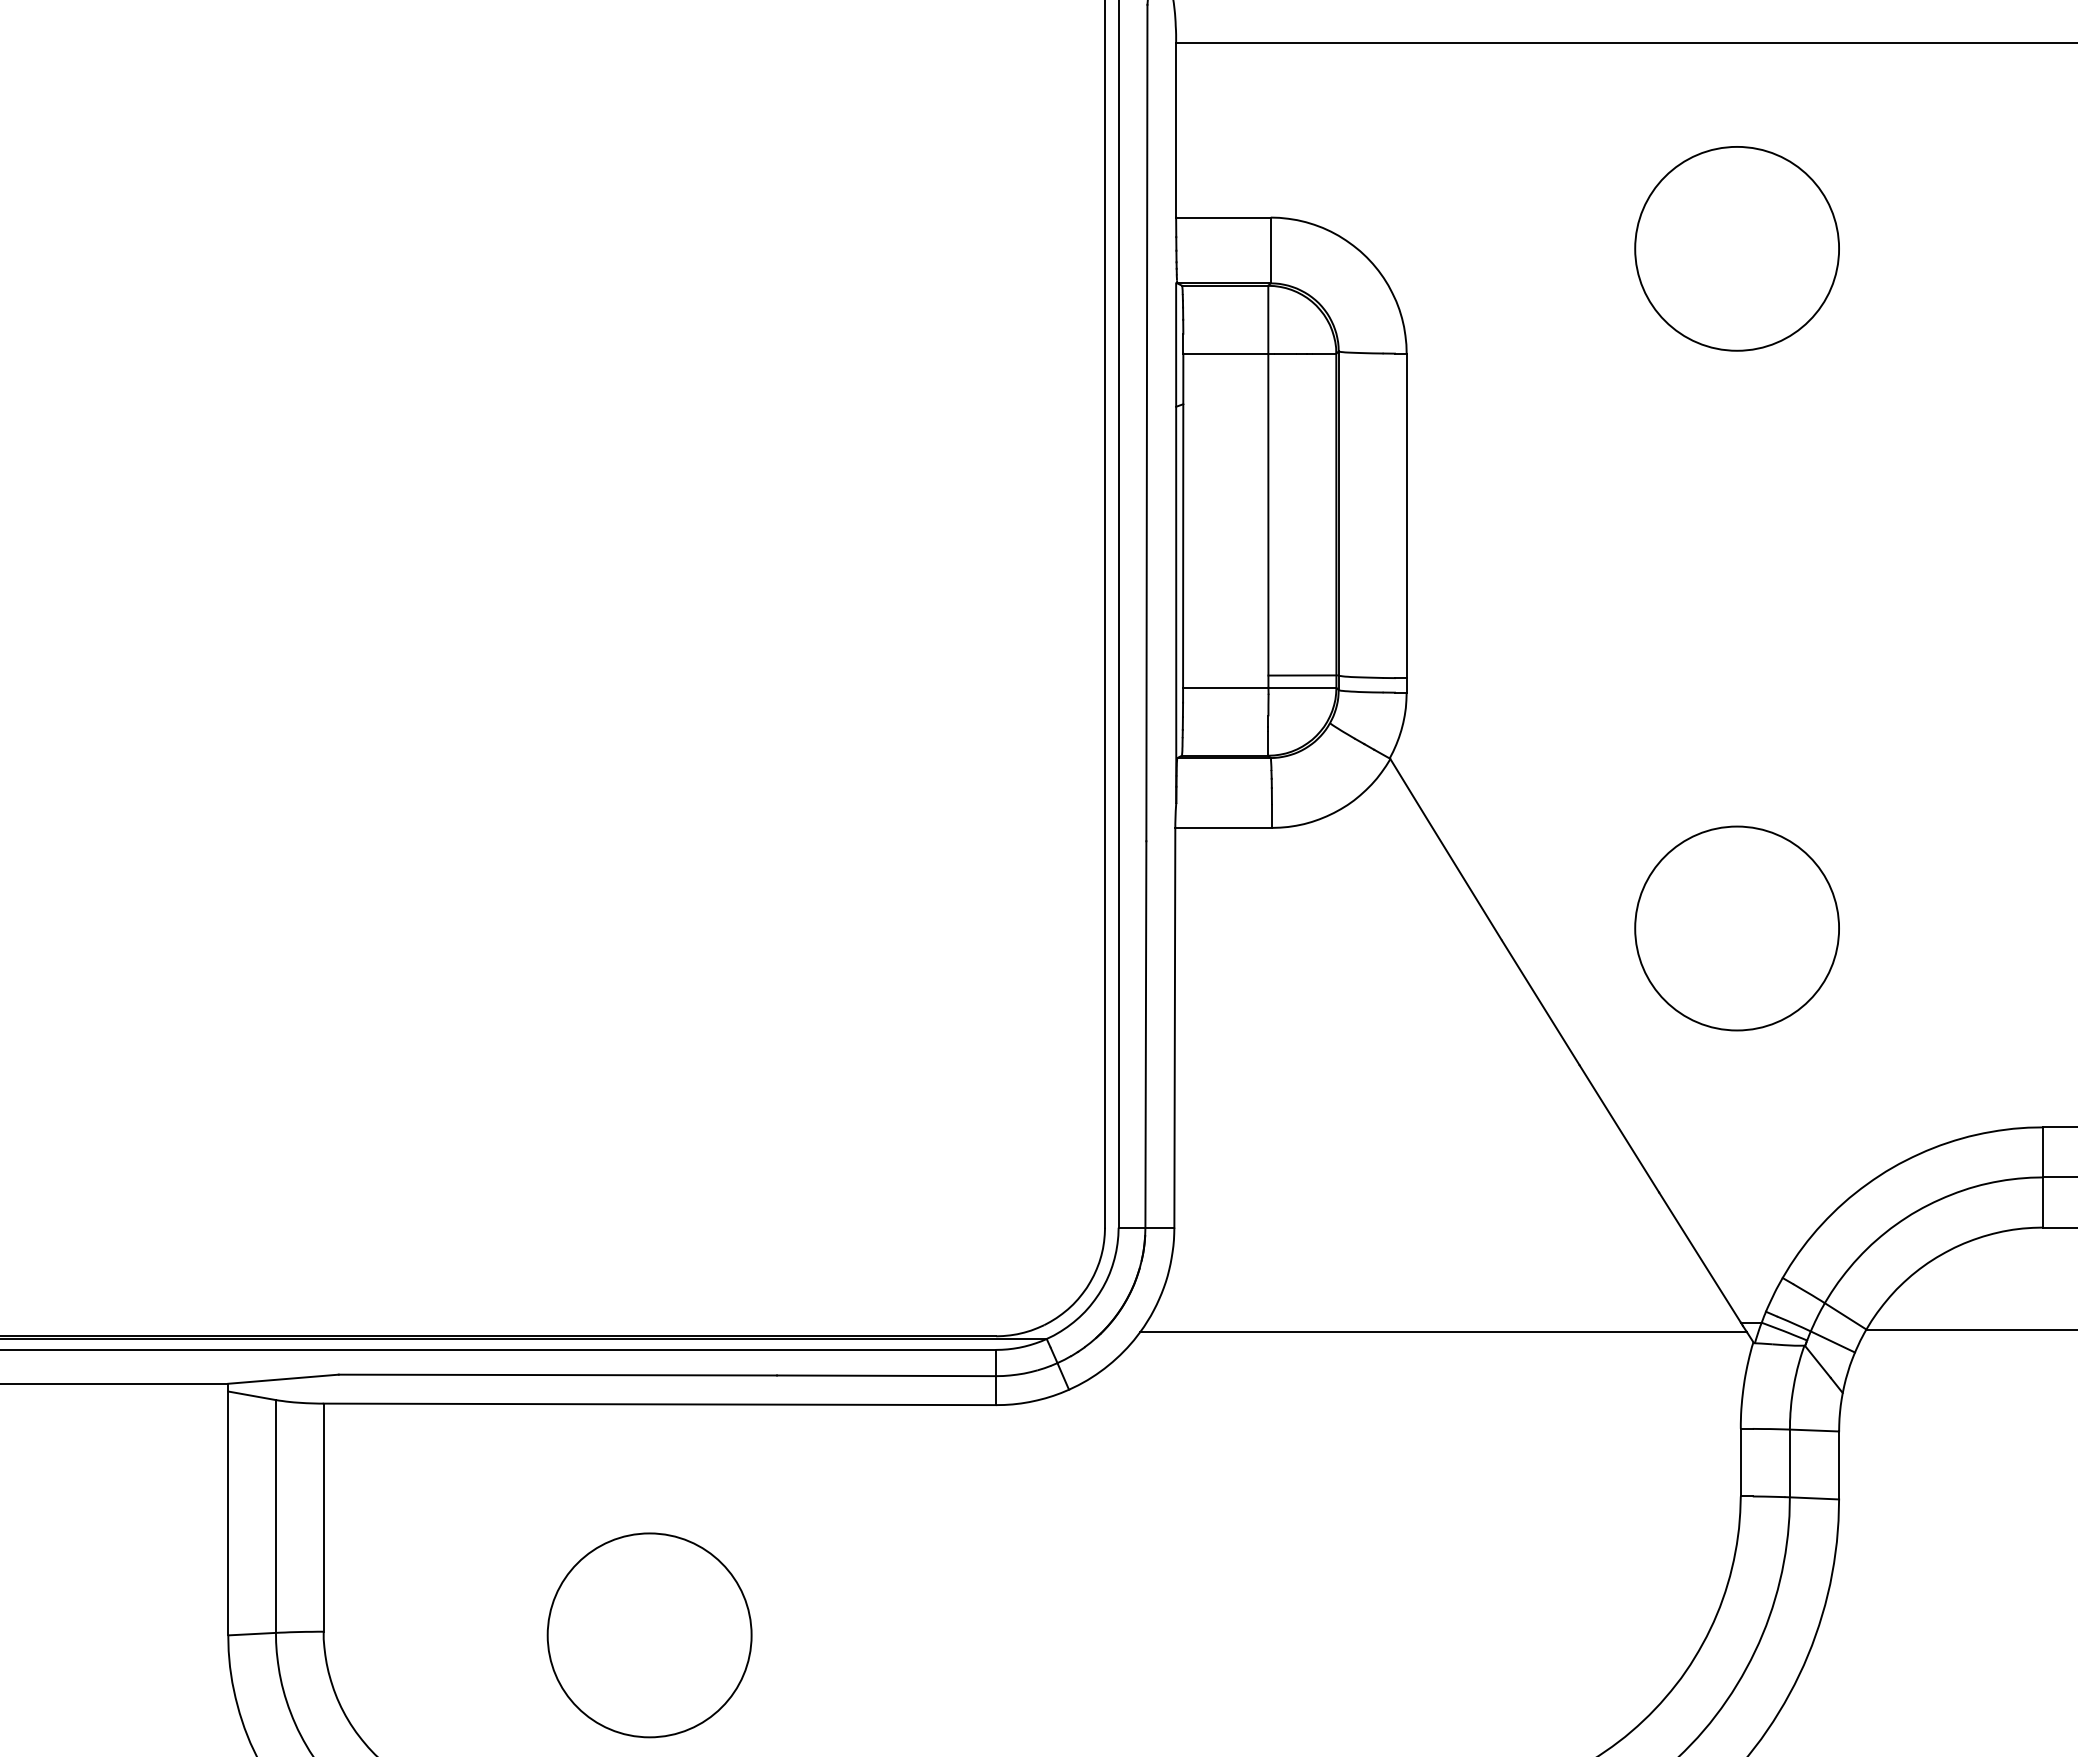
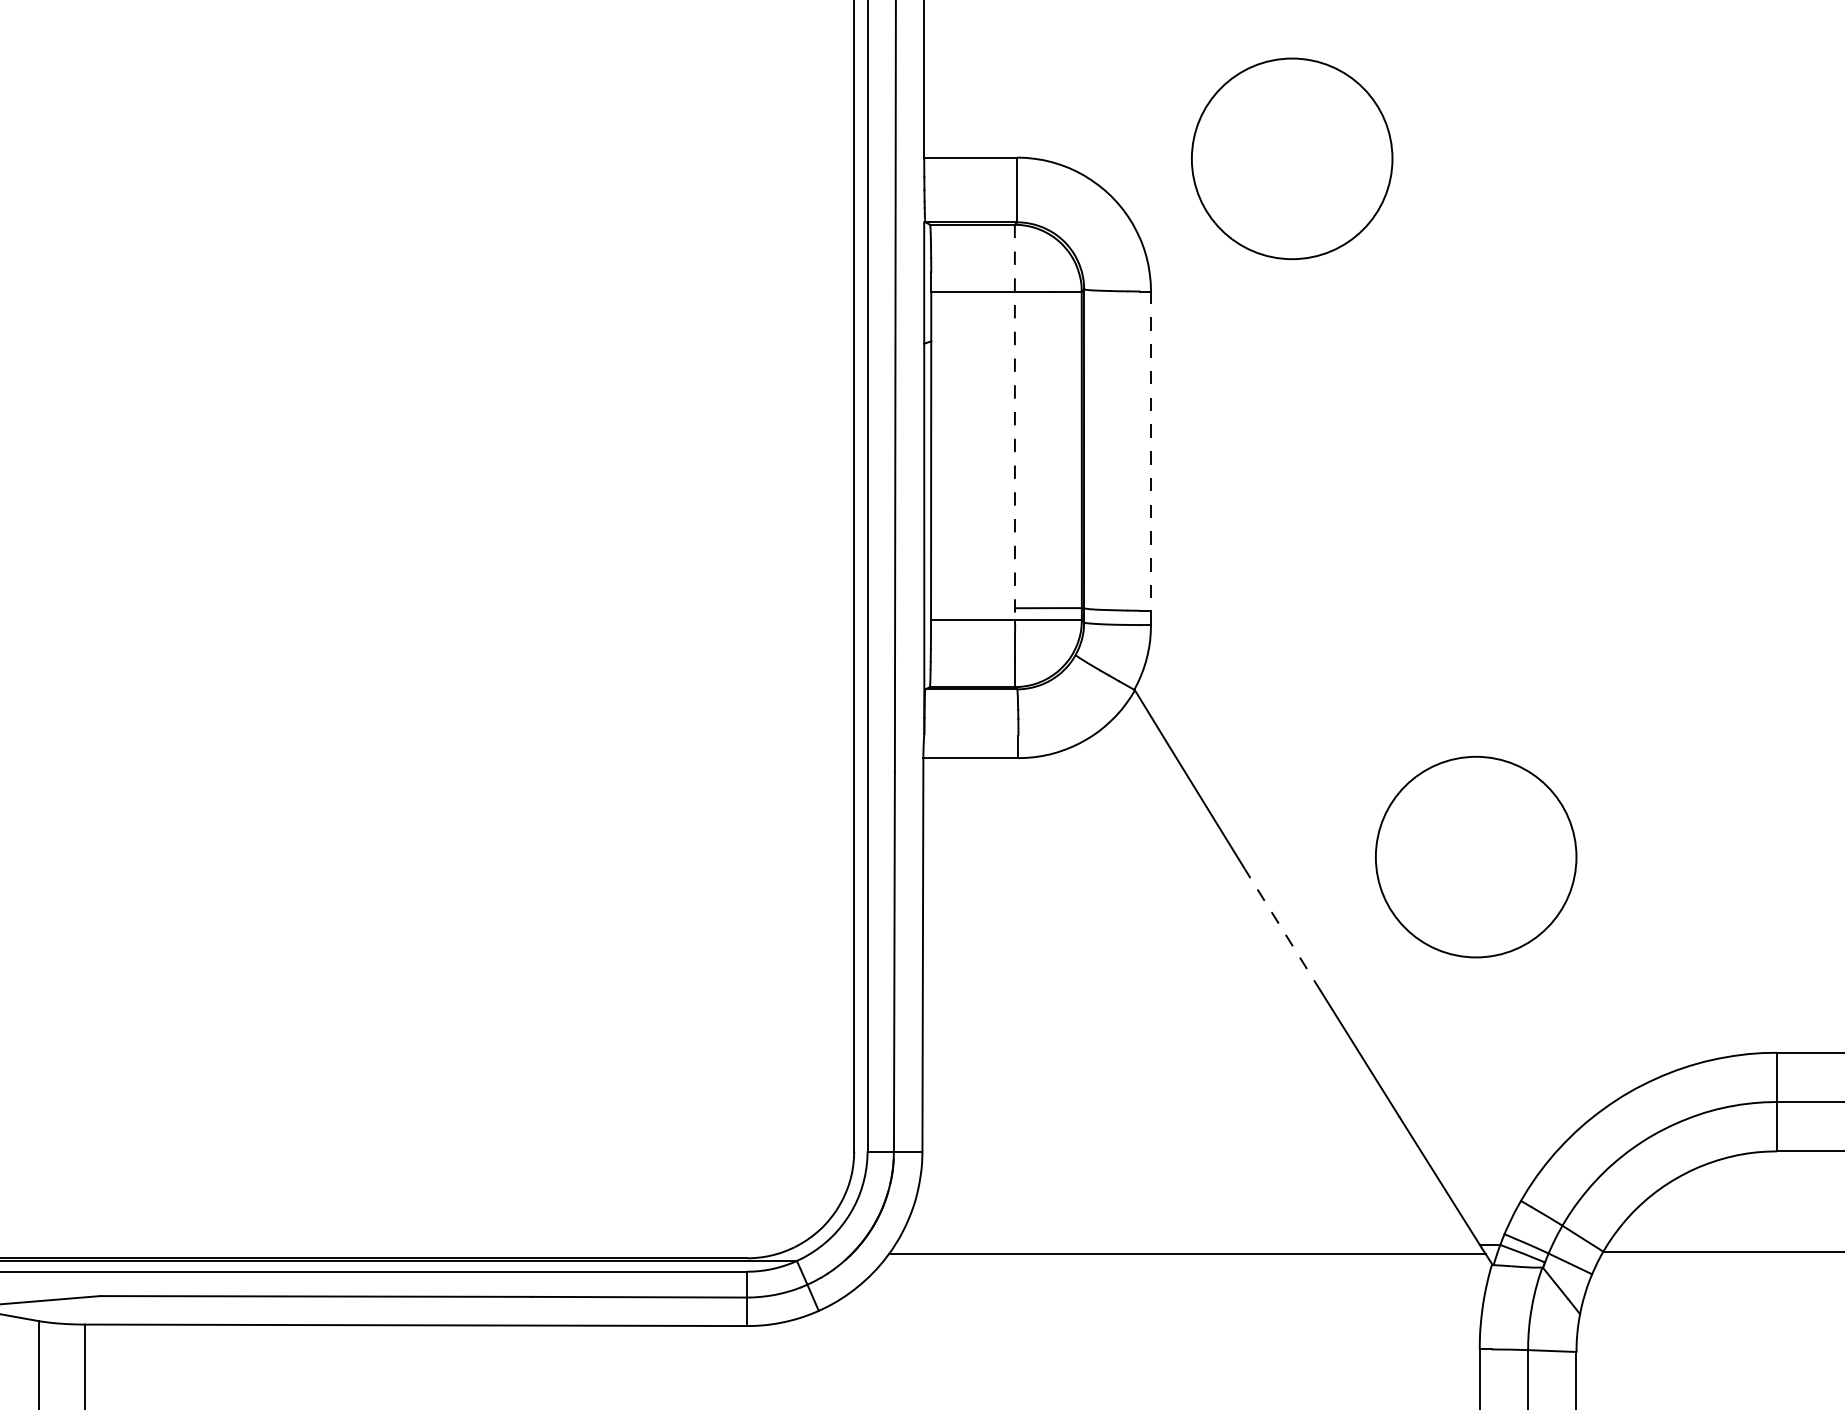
circle: (1736, 248) -> (1291, 158), moved
line: (1268, 486) -> (1015, 422), solid -> dashed
line: (1406, 523) -> (1150, 458), solid -> dashed
line: (1540, 1002) -> (1282, 929), solid -> dashed

